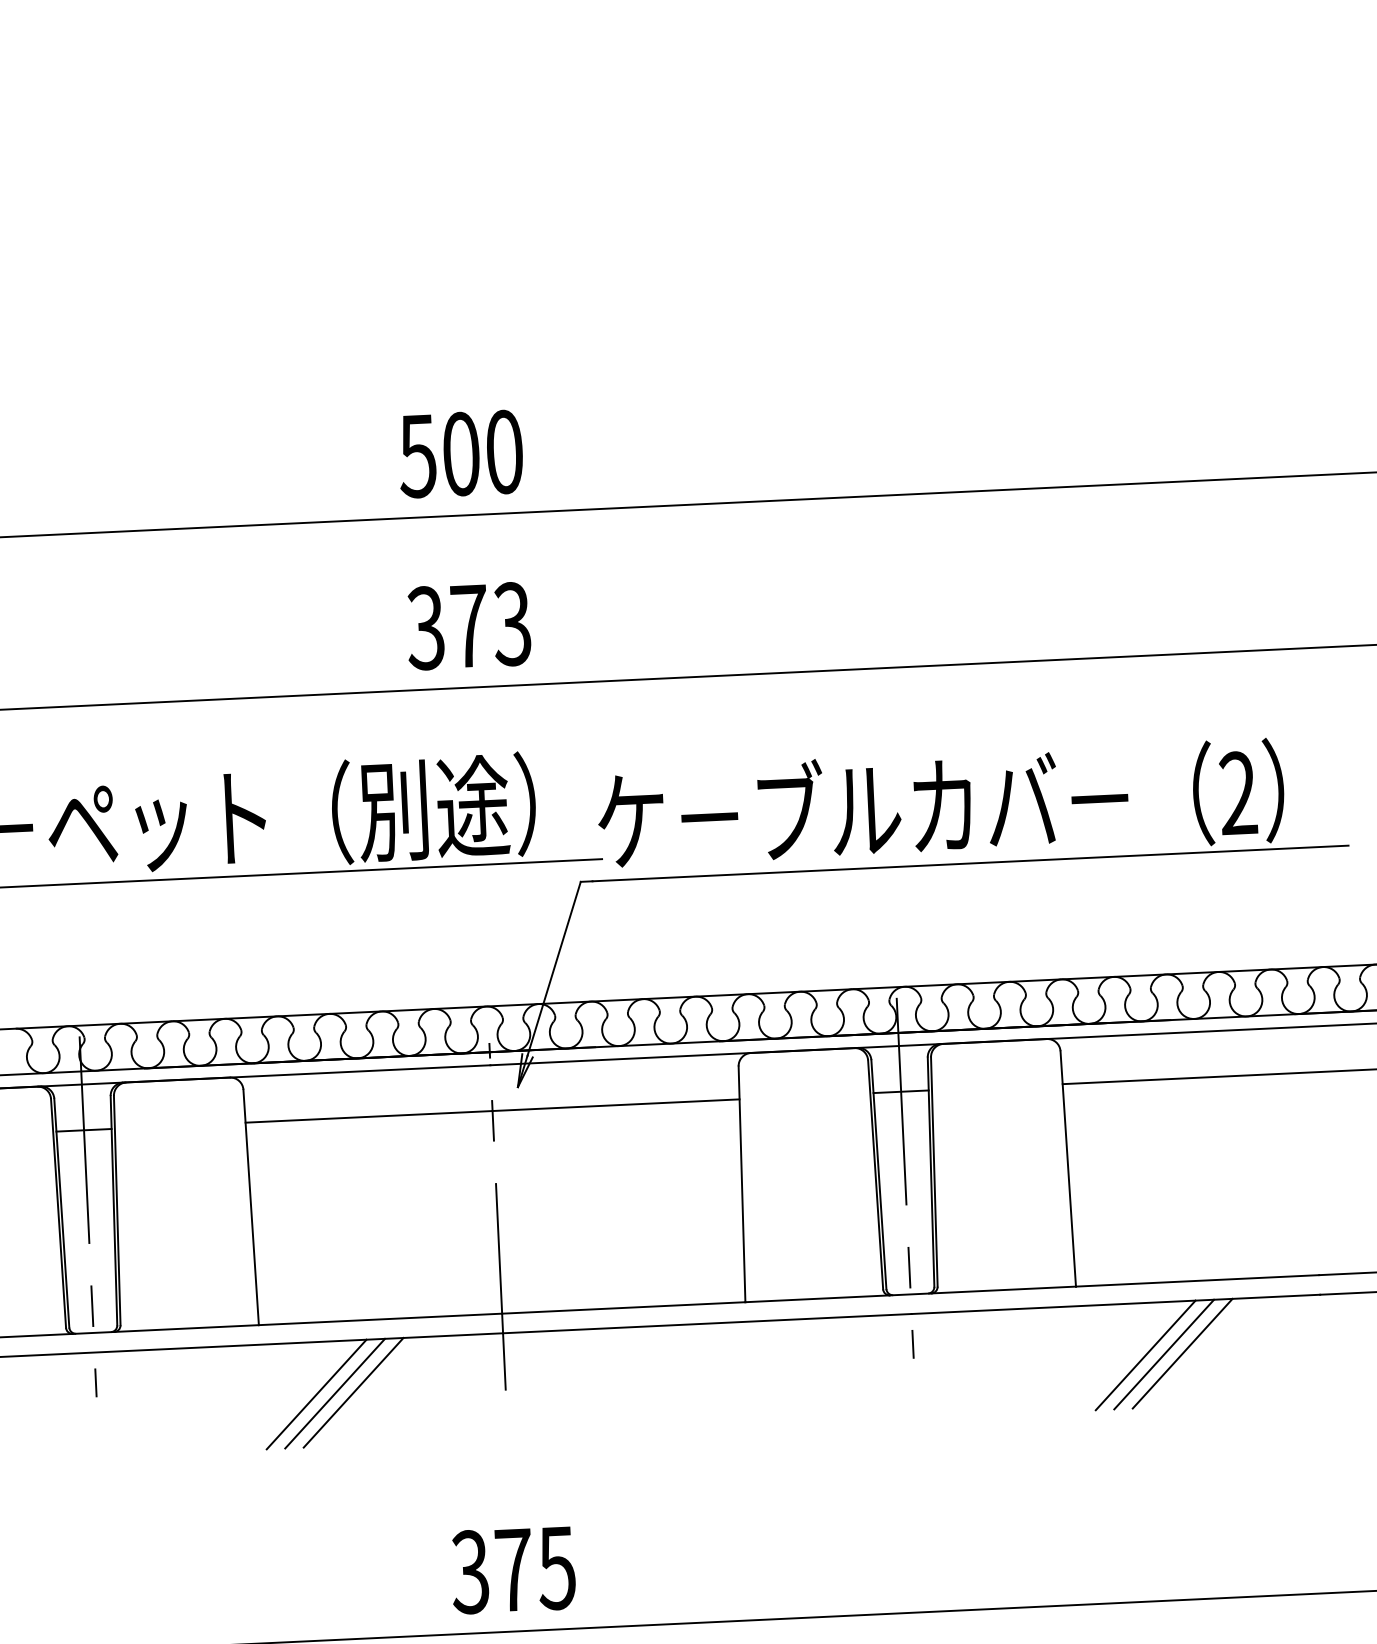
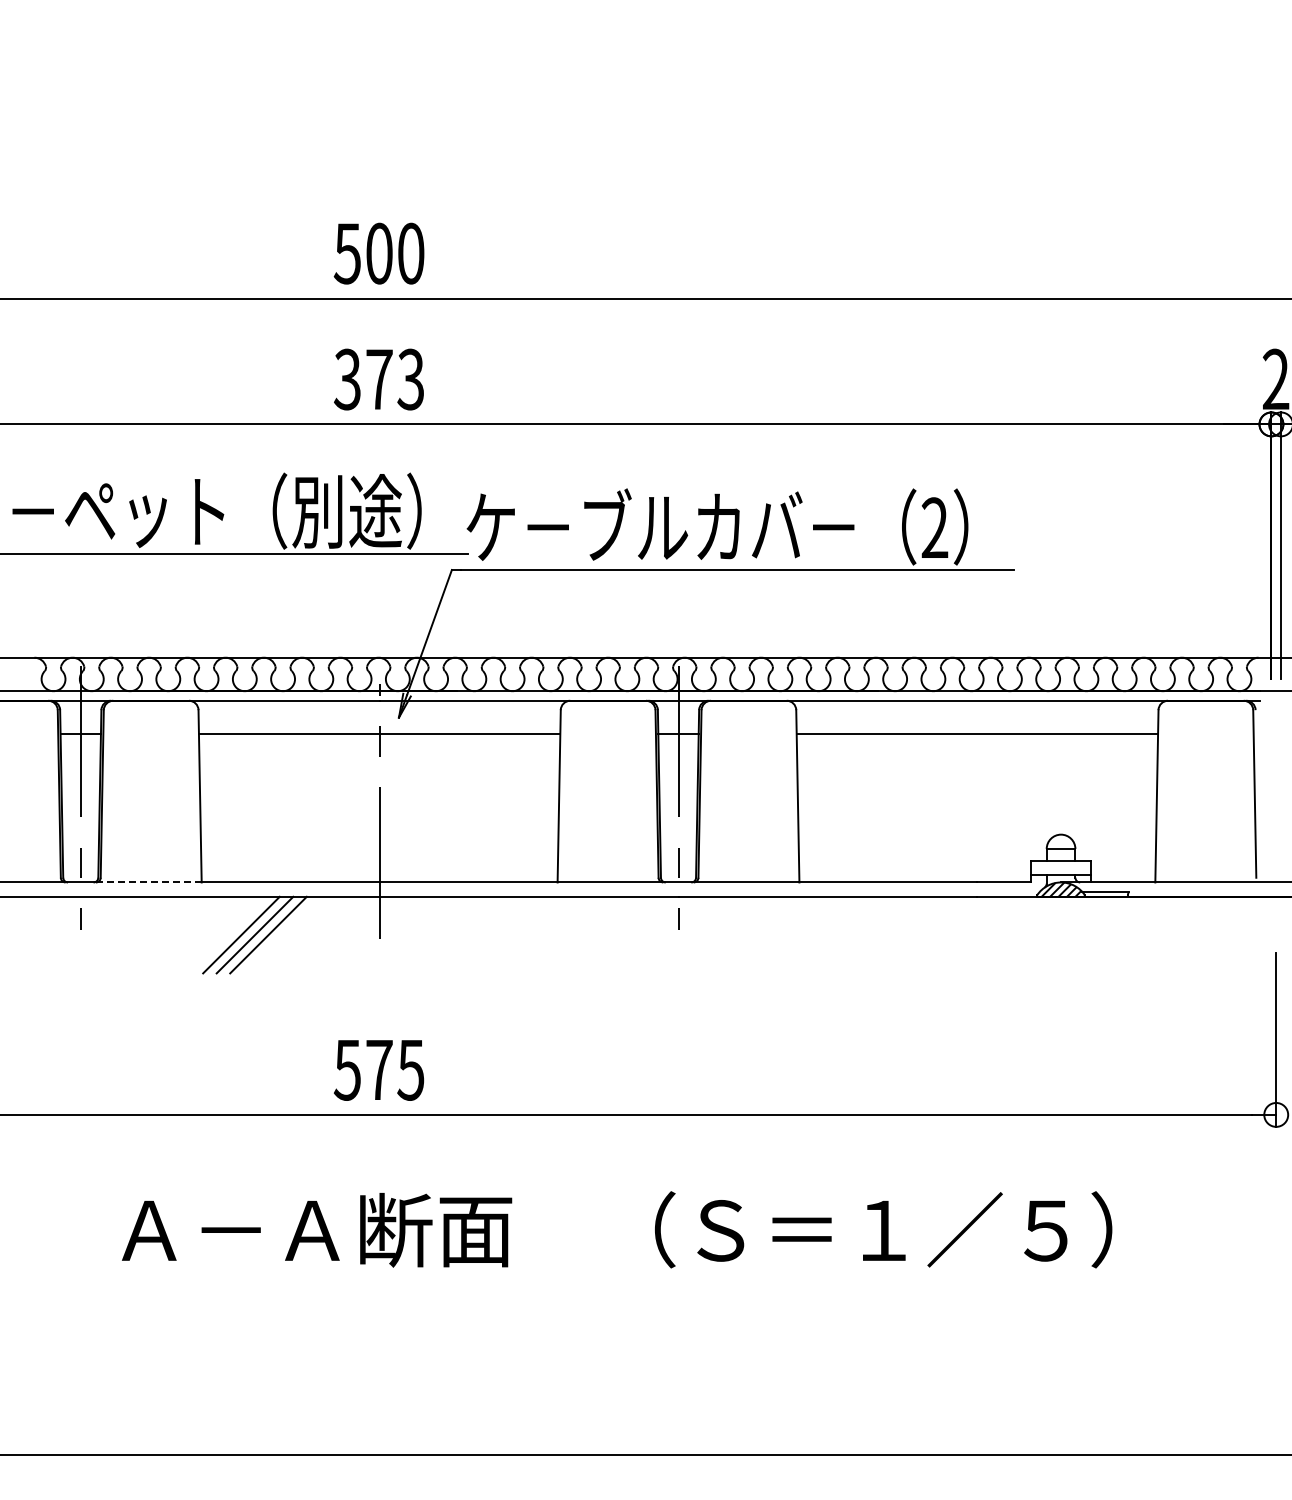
line: (186, 1328) -> (148, 882), solid -> dashed
line: (1181, 1352) -> (874, 934), removed
line: (1164, 1353) -> (861, 934), removed
line: (1145, 1354) -> (847, 934), removed
text: (468, 1571) -> (346, 1069), 375 -> 575

